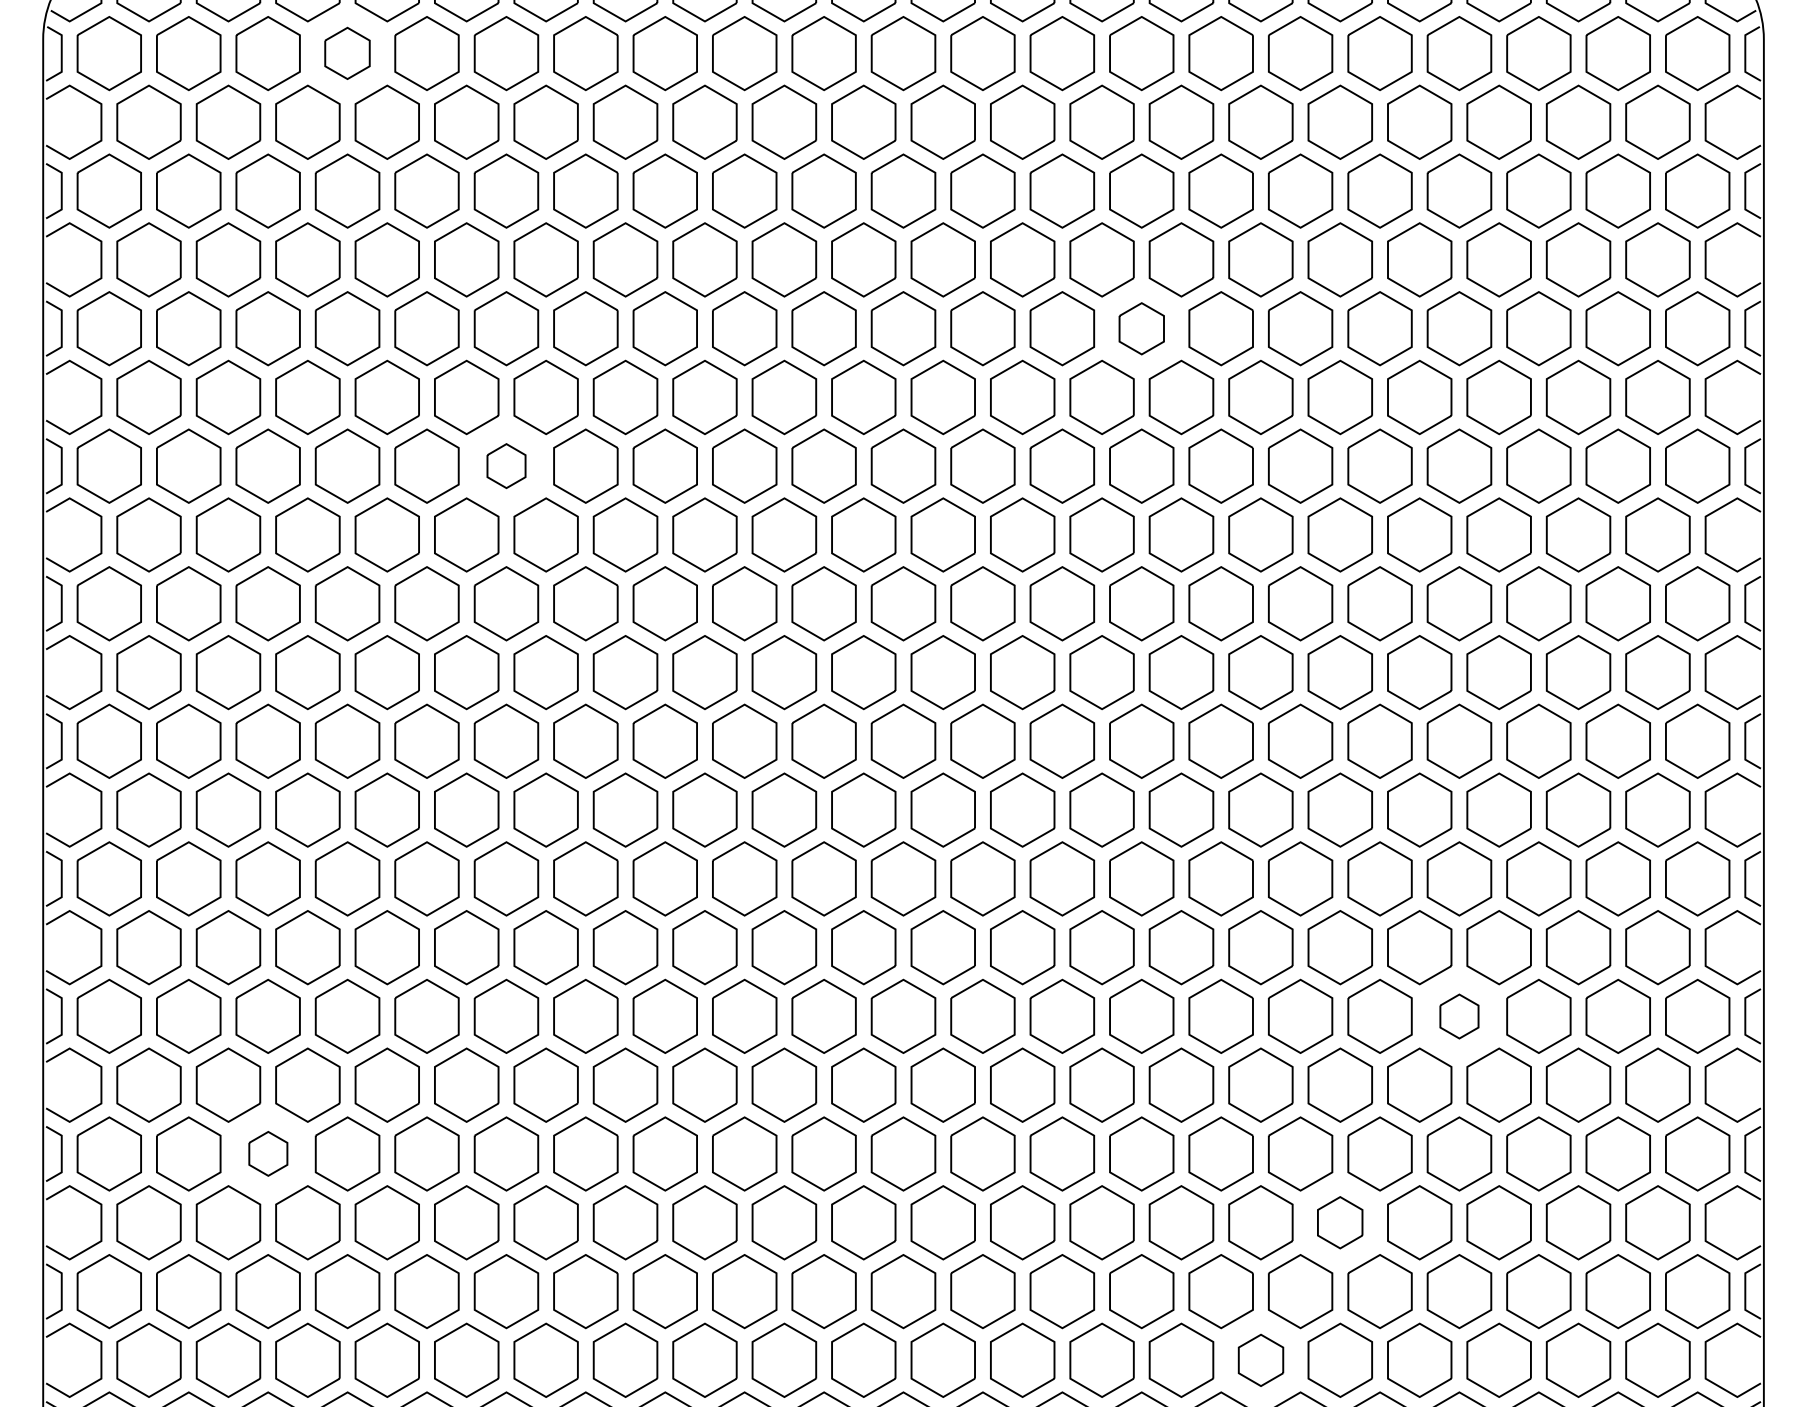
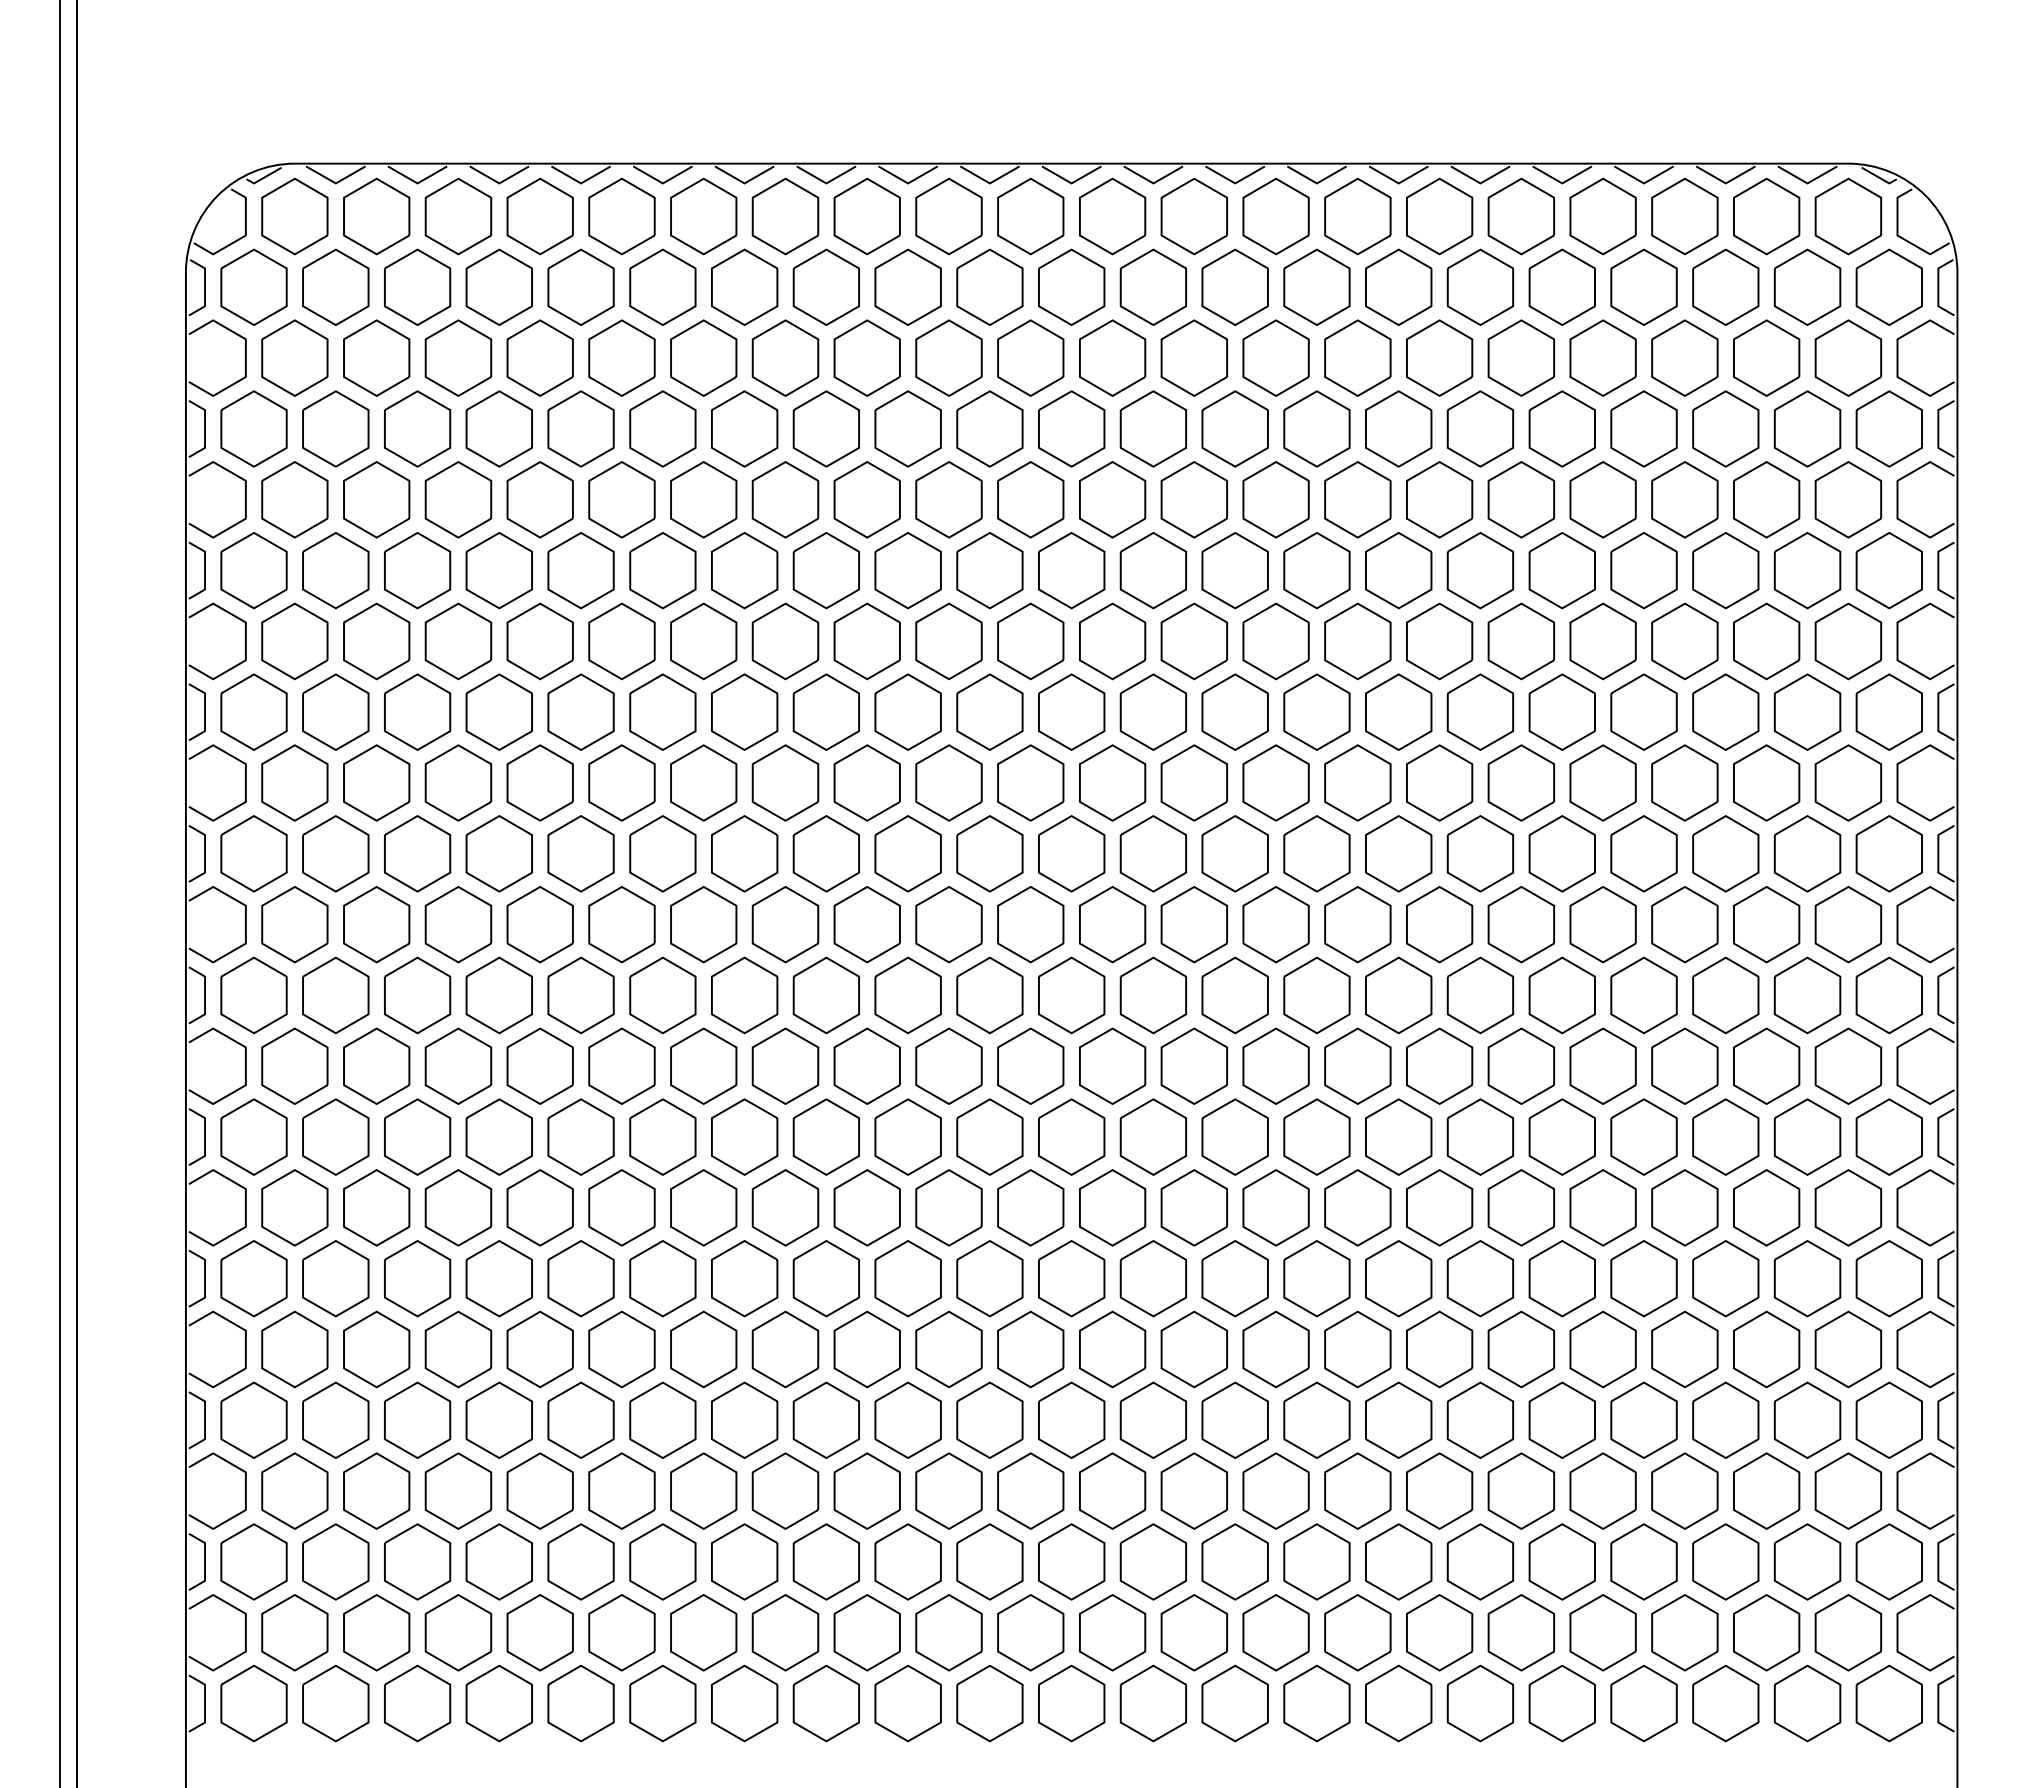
part: (346, 52) -> (498, 286), size x1.43
part: (1141, 328) -> (1316, 570), size x1.43
part: (506, 465) -> (662, 711), size x1.67
part: (1458, 1016) -> (1643, 1278), size x1.67
part: (268, 1153) -> (417, 1419), size x1.67
part: (1339, 1222) -> (1520, 1490), size x1.43
part: (1260, 1360) -> (1439, 1632), size x1.43

